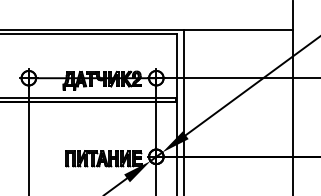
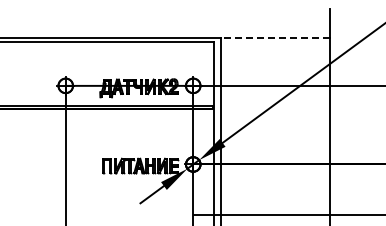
line: (238, 29) -> (275, 37), solid -> dashed

